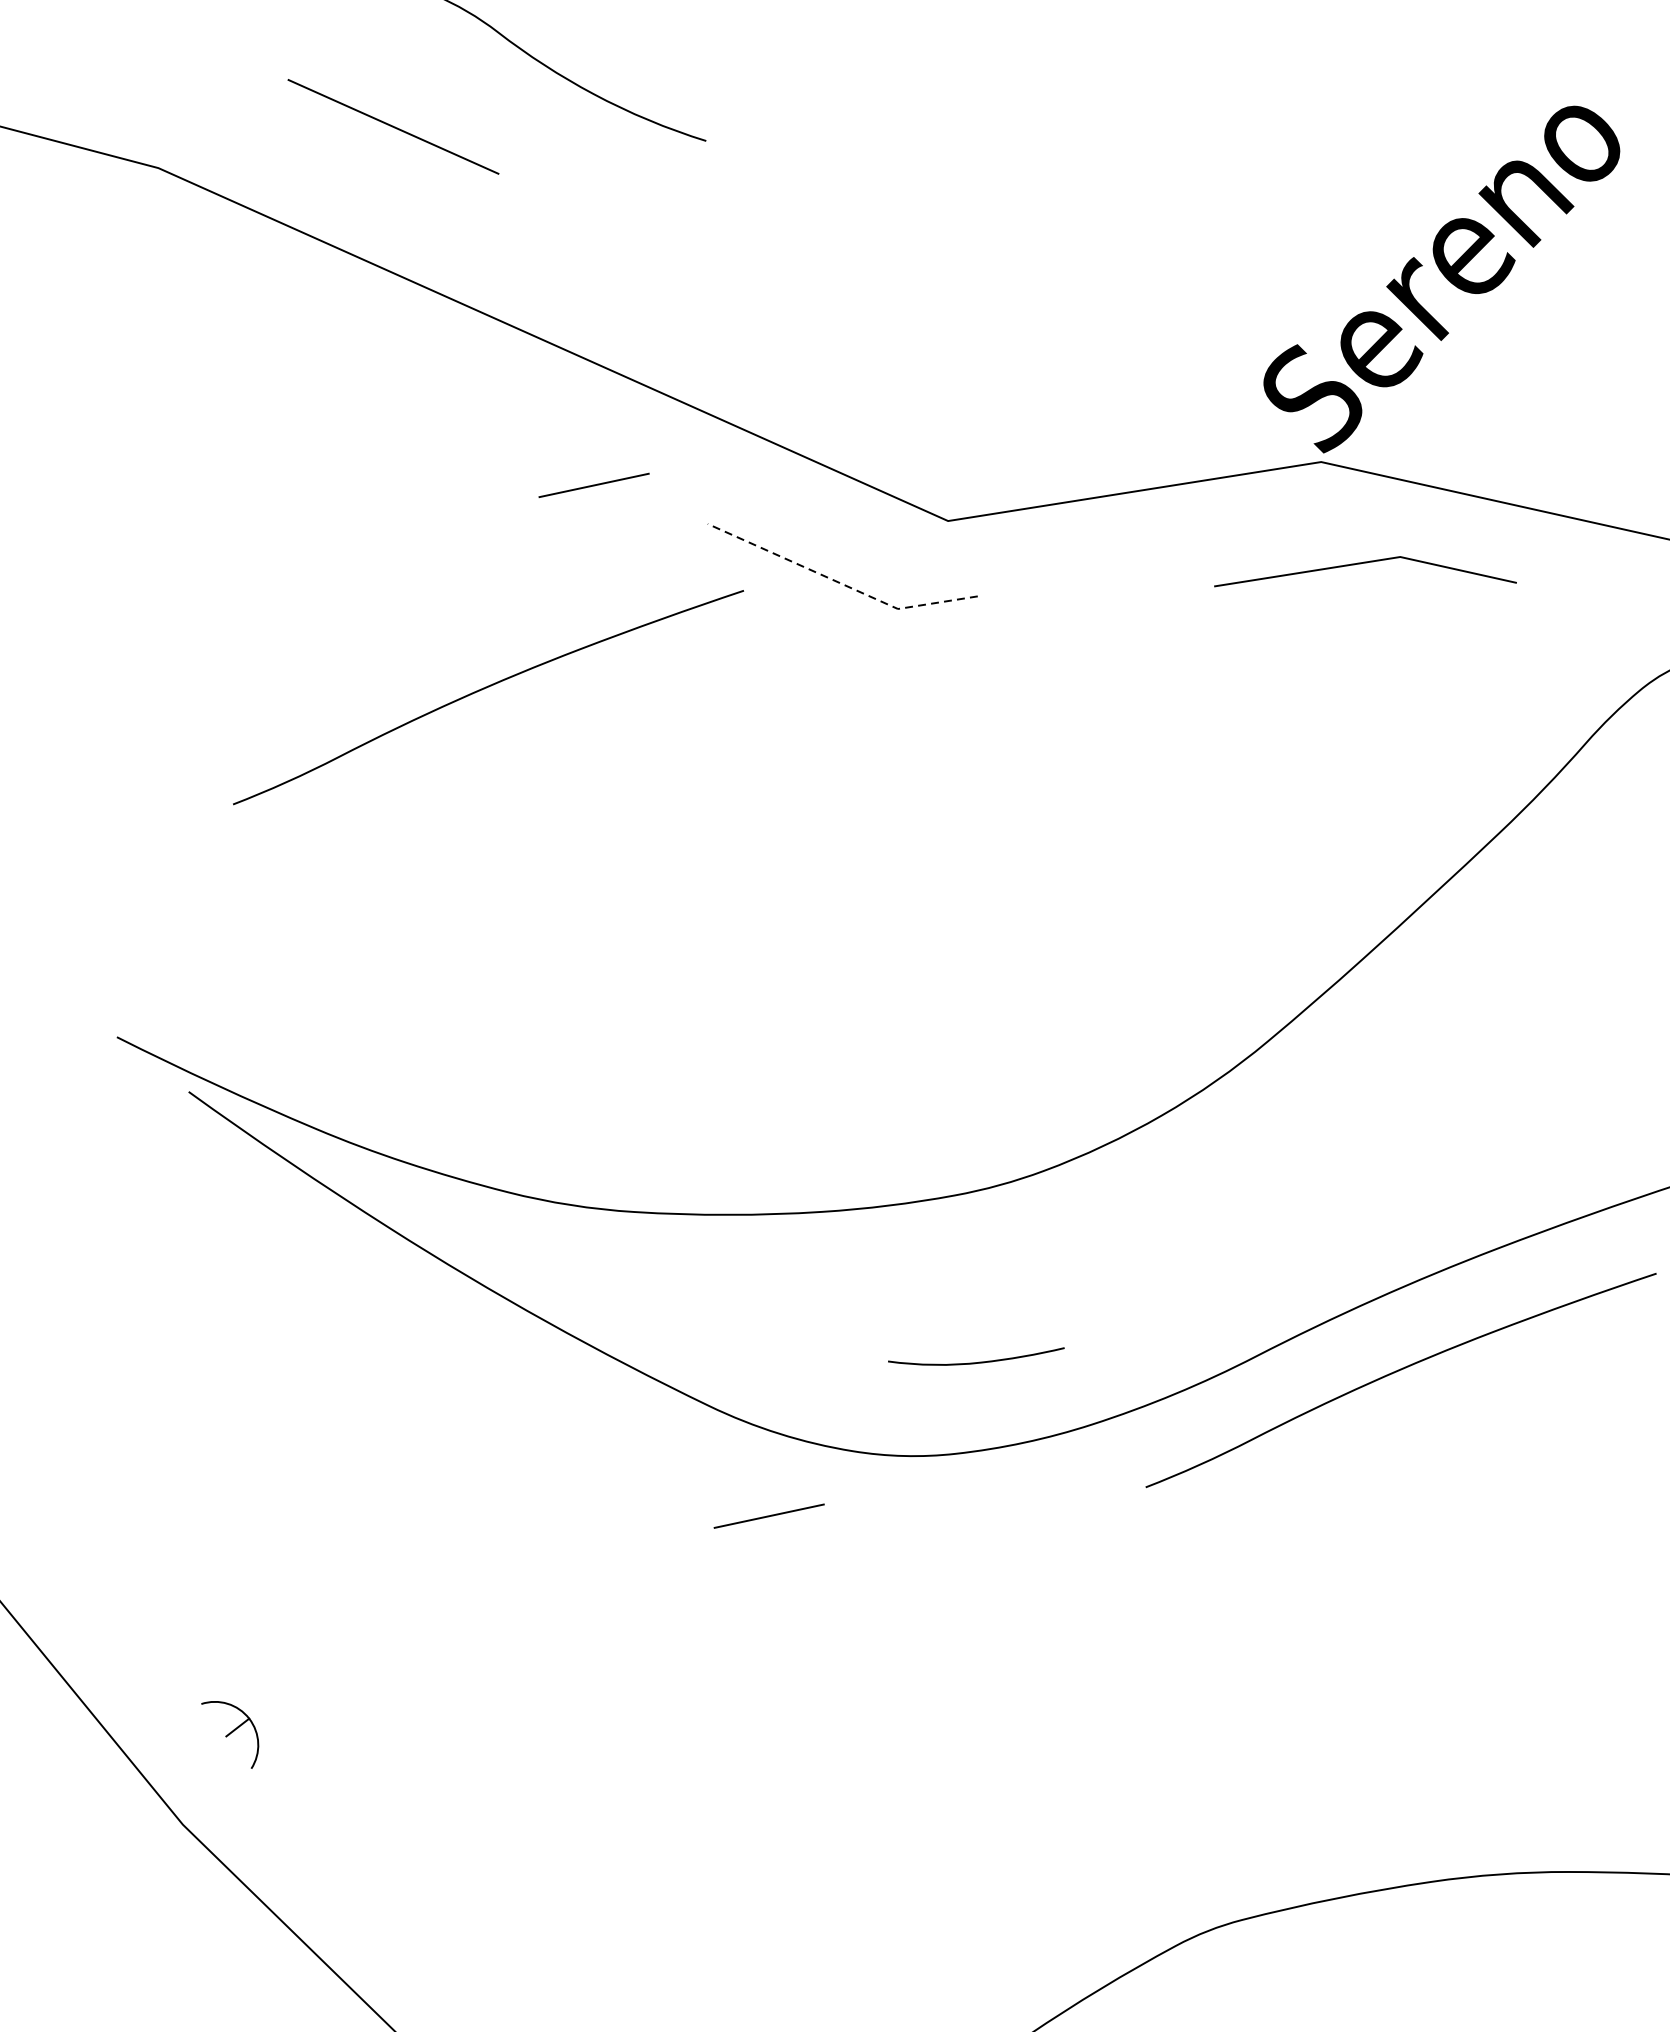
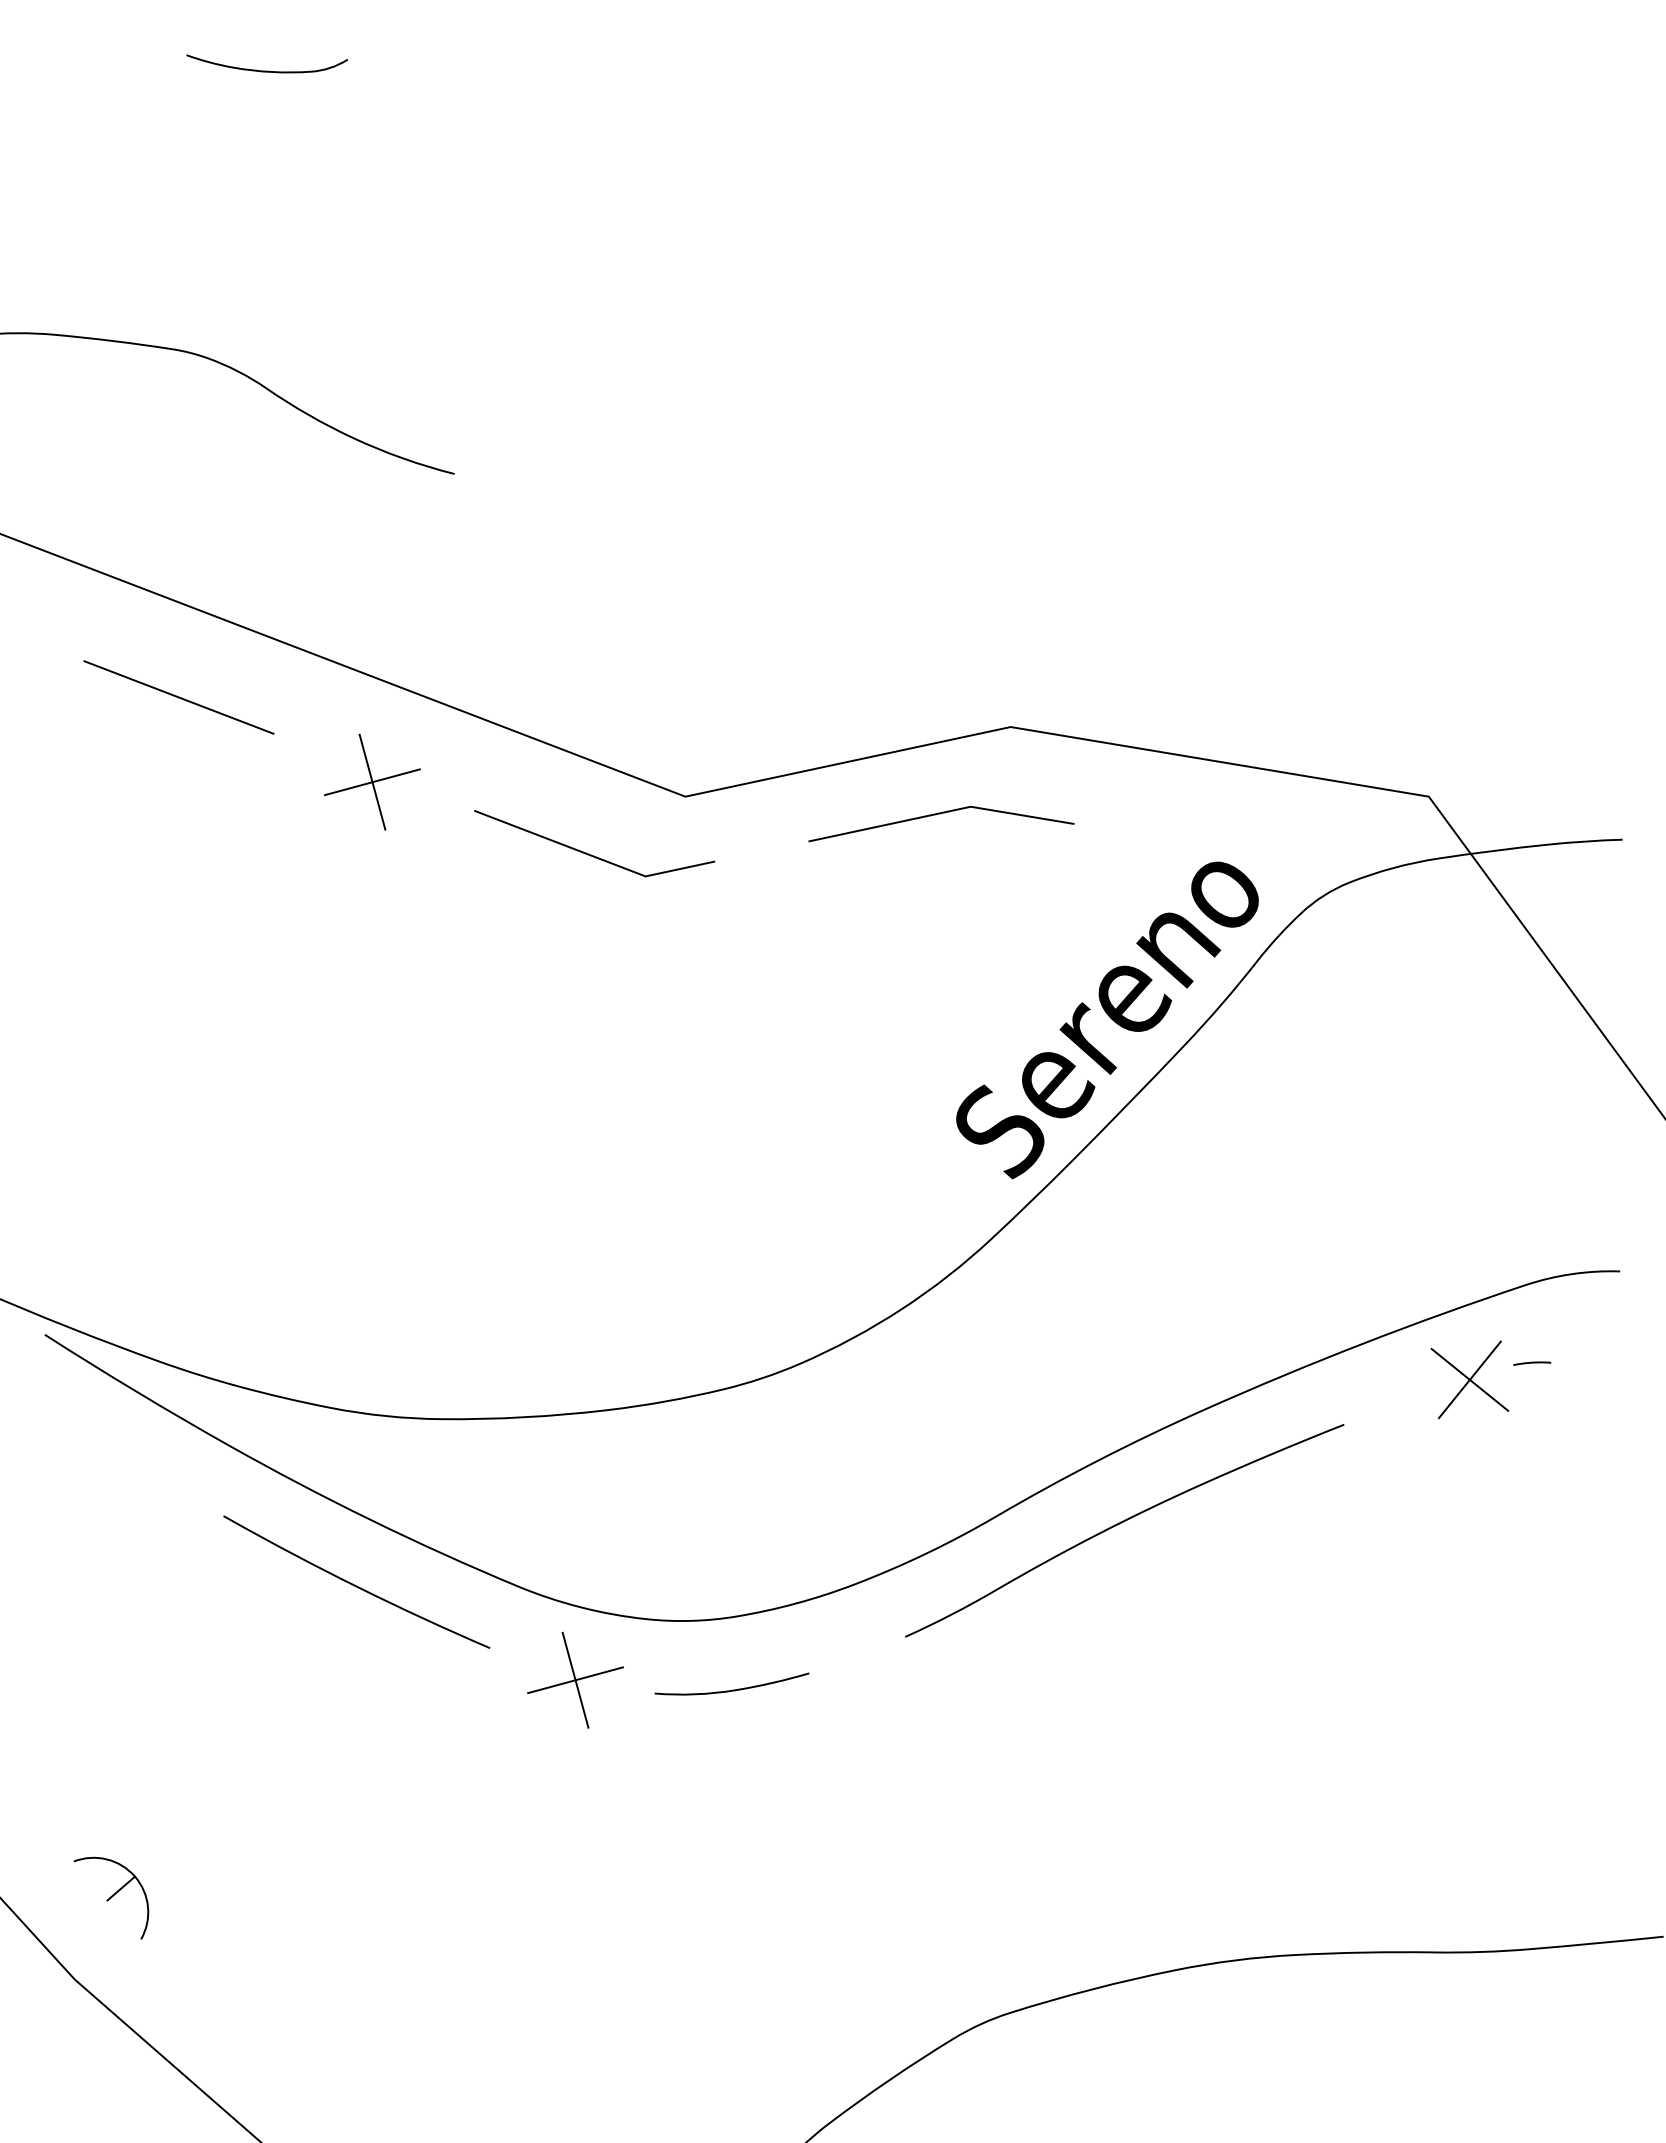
line: (392, 126) -> (178, 697), moved
text: (1441, 279) -> (1107, 1020), moved
line: (594, 484) -> (372, 781), added
line: (1365, 563) -> (940, 814), moved
line: (840, 583) -> (593, 856), dashed -> solid
curve: (485, 689) -> (286, 966), removed
curve: (976, 1361) -> (732, 1689), moved
curve: (524, 1394) -> (354, 1584), added
line: (769, 1515) -> (575, 1679), added
part: (229, 1734) -> (111, 1897), size x1.43

